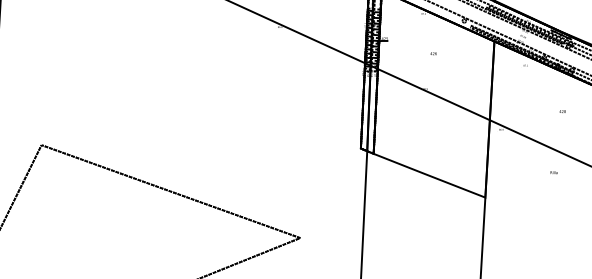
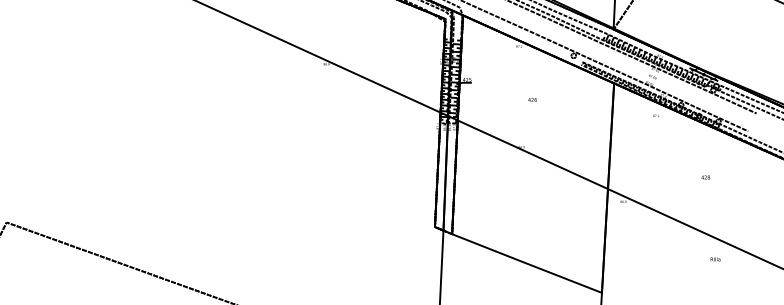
text: (553, 172) -> (714, 259), moved

